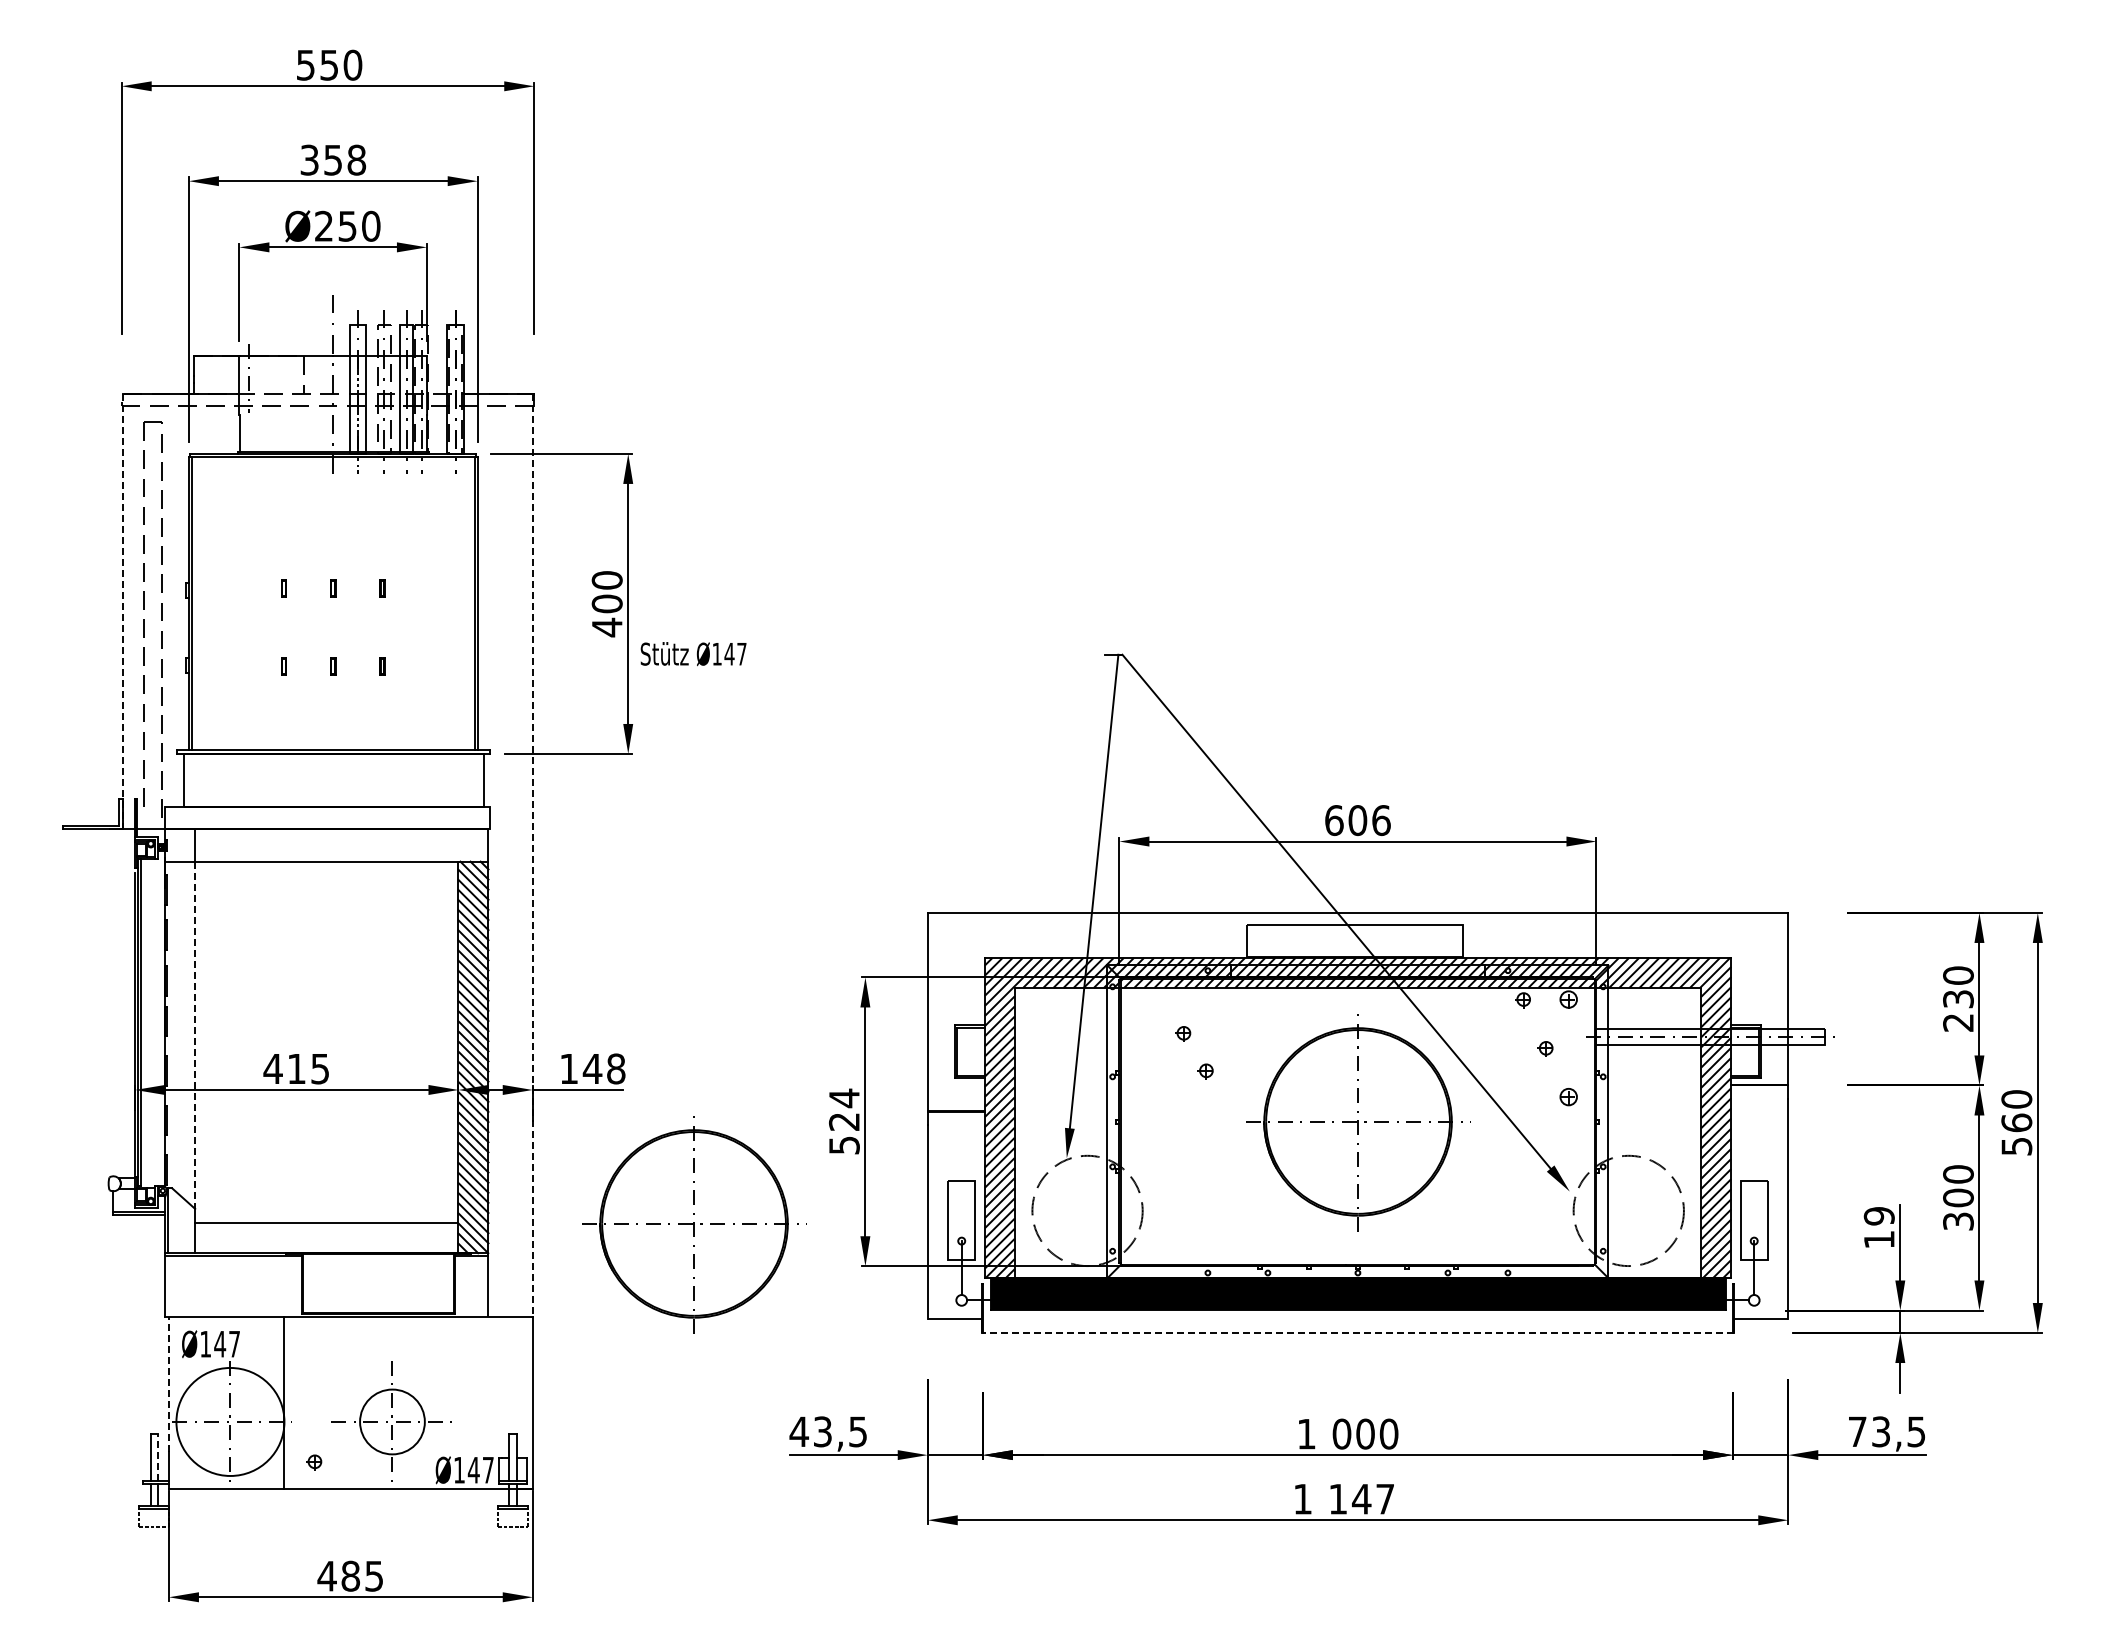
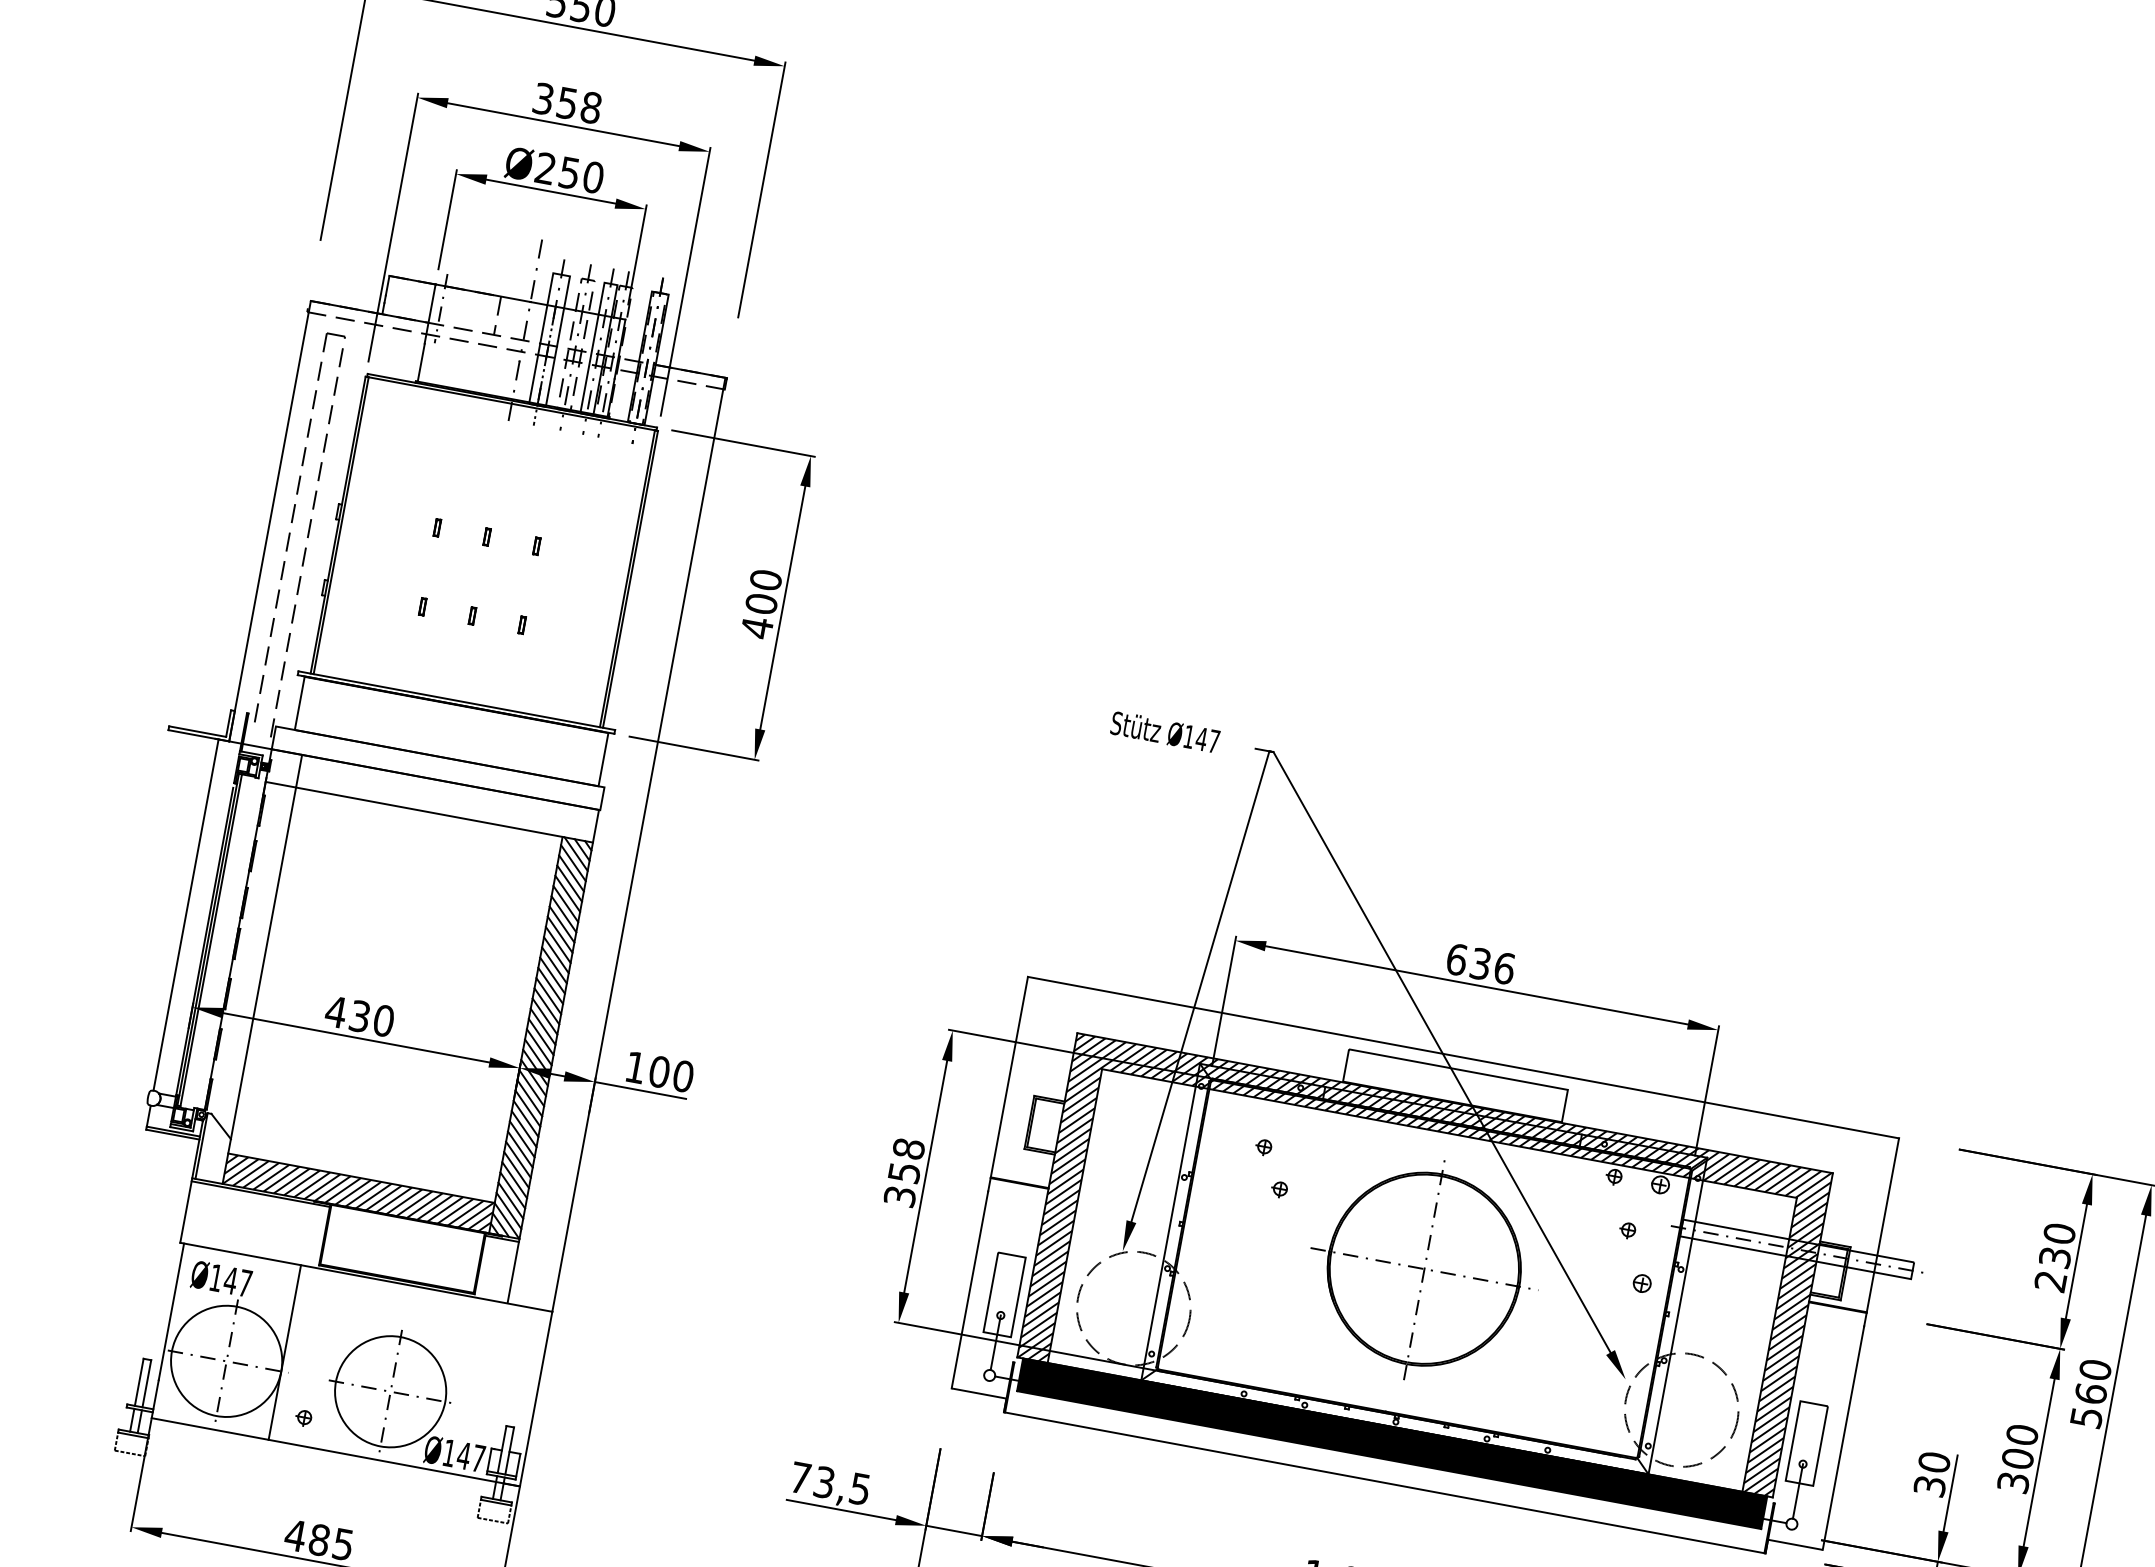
line: (123, 611) -> (270, 520), dashed -> solid
text: (693, 654) -> (1165, 732), moved
text: (1357, 820) -> (1480, 963), 606 -> 636
line: (532, 856) -> (638, 845), dashed -> solid
line: (112, 1002) -> (185, 914), added
line: (195, 1035) -> (263, 963), dashed -> solid
text: (308, 1068) -> (371, 1018), 415 -> 430
text: (603, 1068) -> (670, 1073), 148 -> 100
text: (843, 1120) -> (903, 1171), 524 -> 358
part: (694, 1224) -> (733, 1248), removed
text: (1878, 1227) -> (1931, 1473), 19 -> 30
hatch: (326, 1238) -> (358, 1193), added
line: (1357, 1333) -> (1384, 1483), dashed -> solid
line: (168, 1384) -> (170, 1311), dashed -> solid
circle: (392, 1421) -> (390, 1391), size x1.67
text: (799, 1431) -> (800, 1477), 43,5 -> 73,5
line: (158, 1456) -> (147, 1382), dashed -> solid

